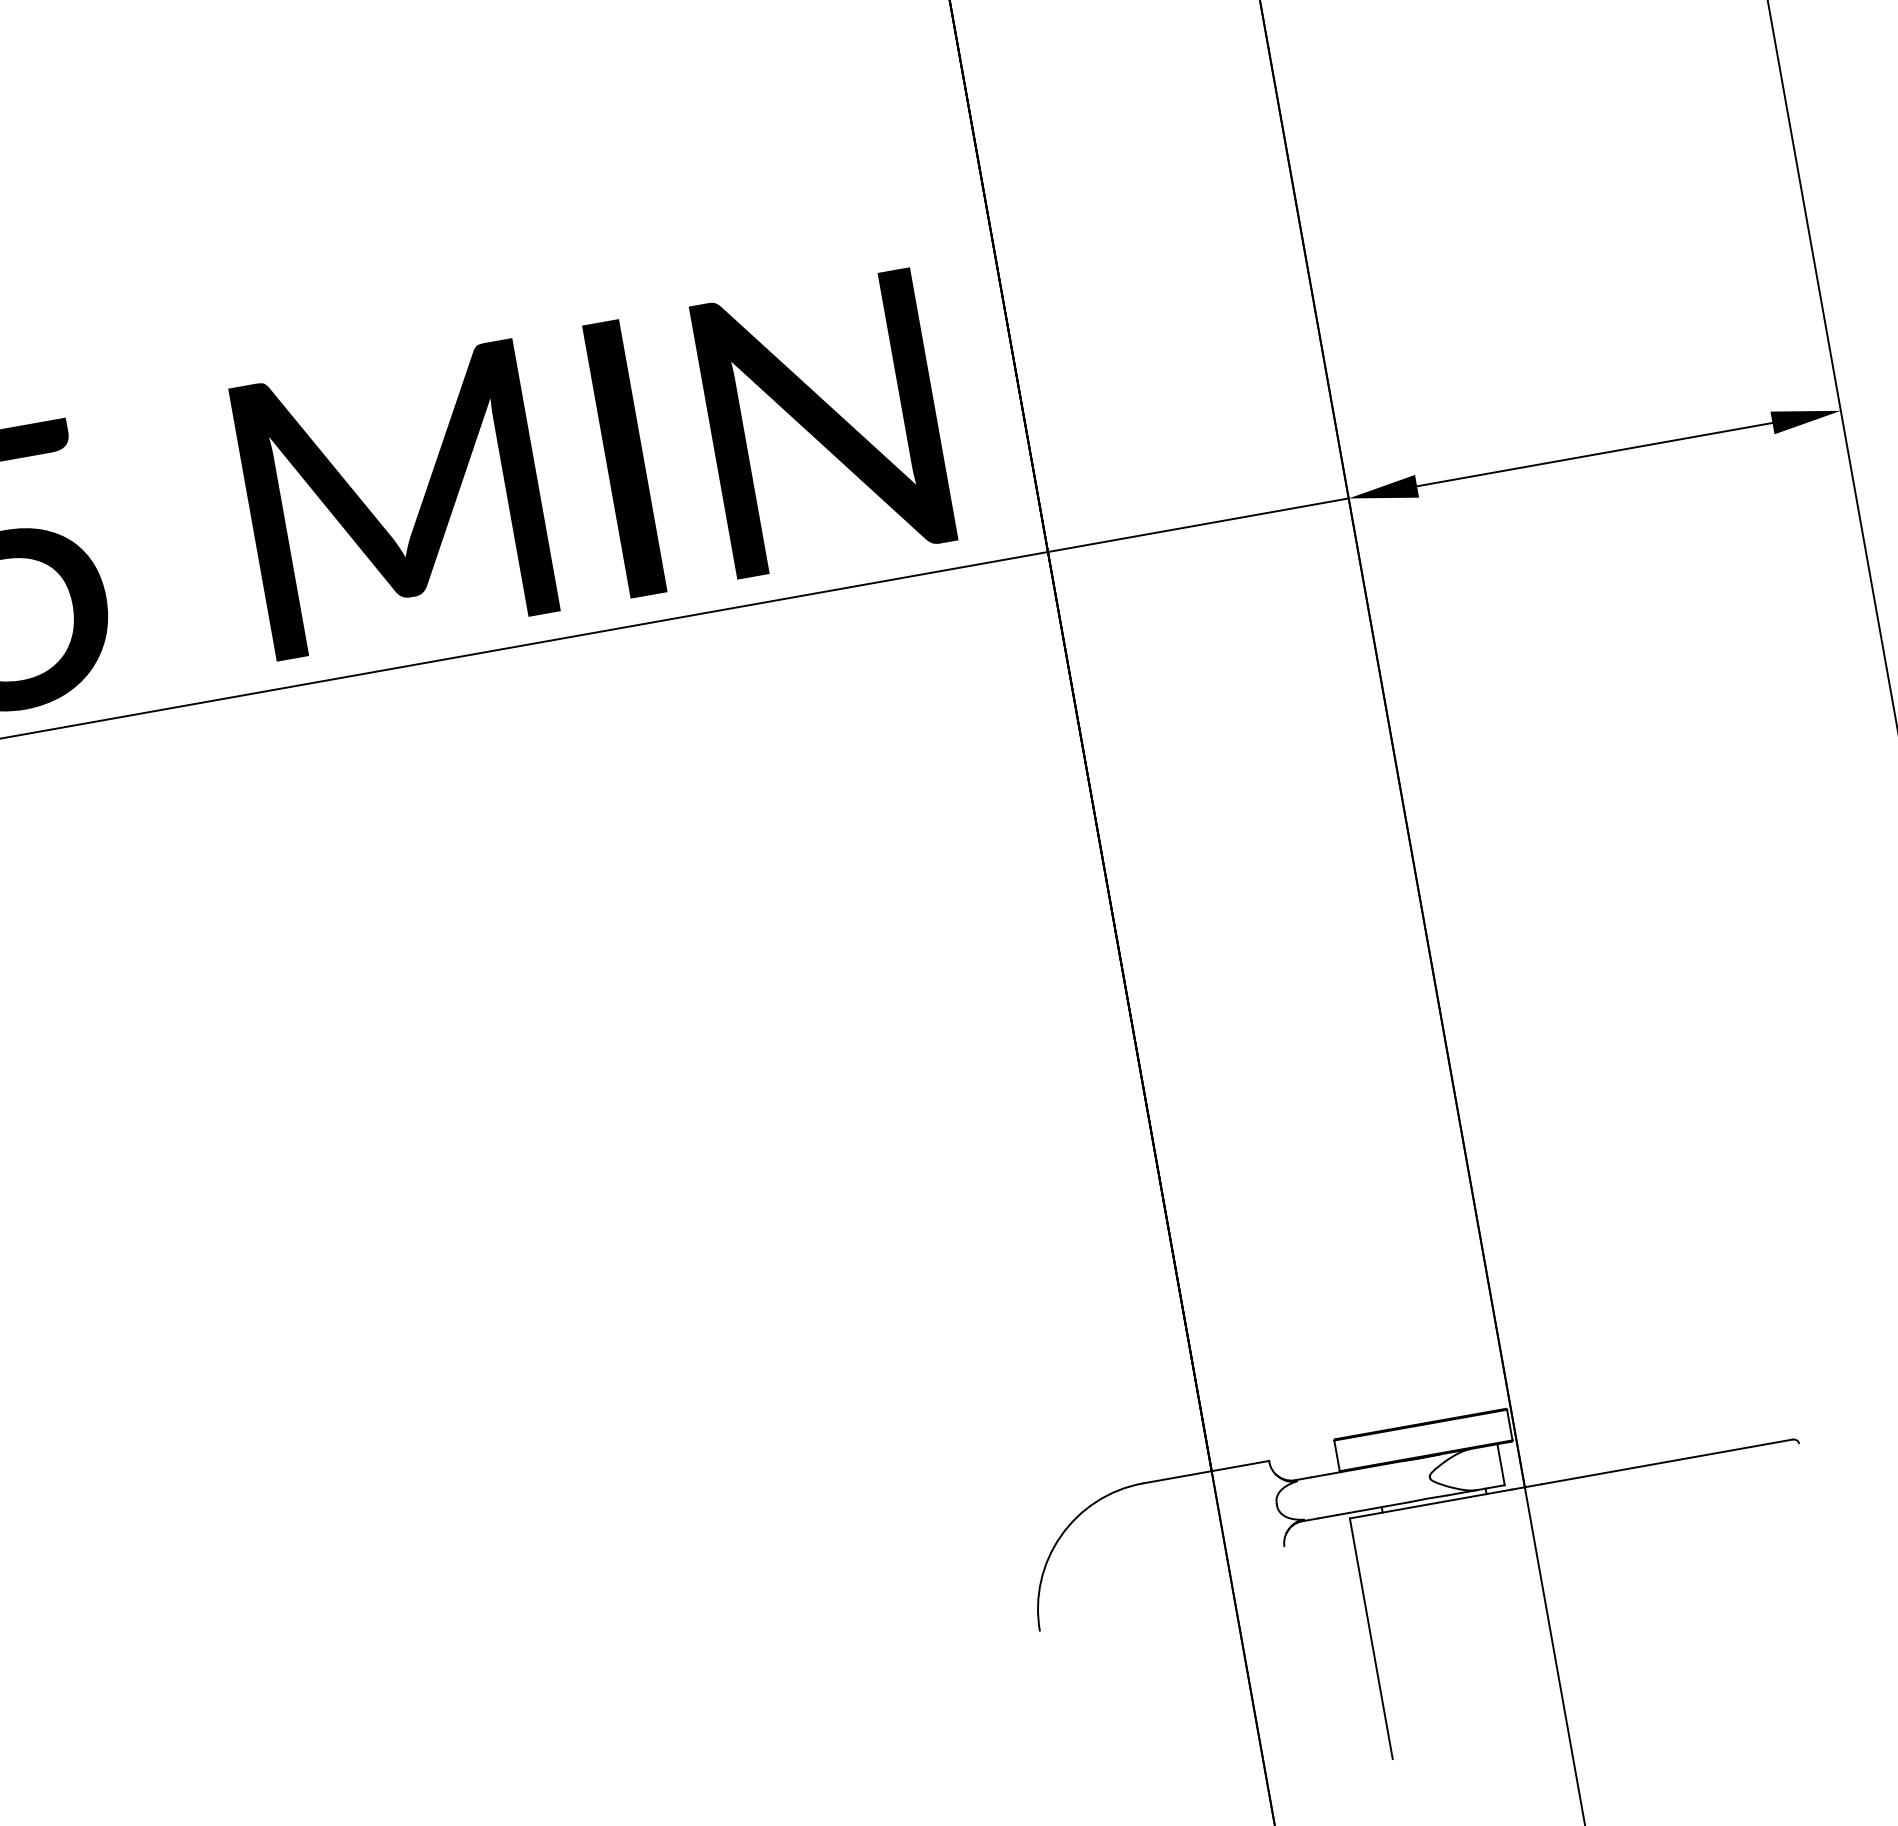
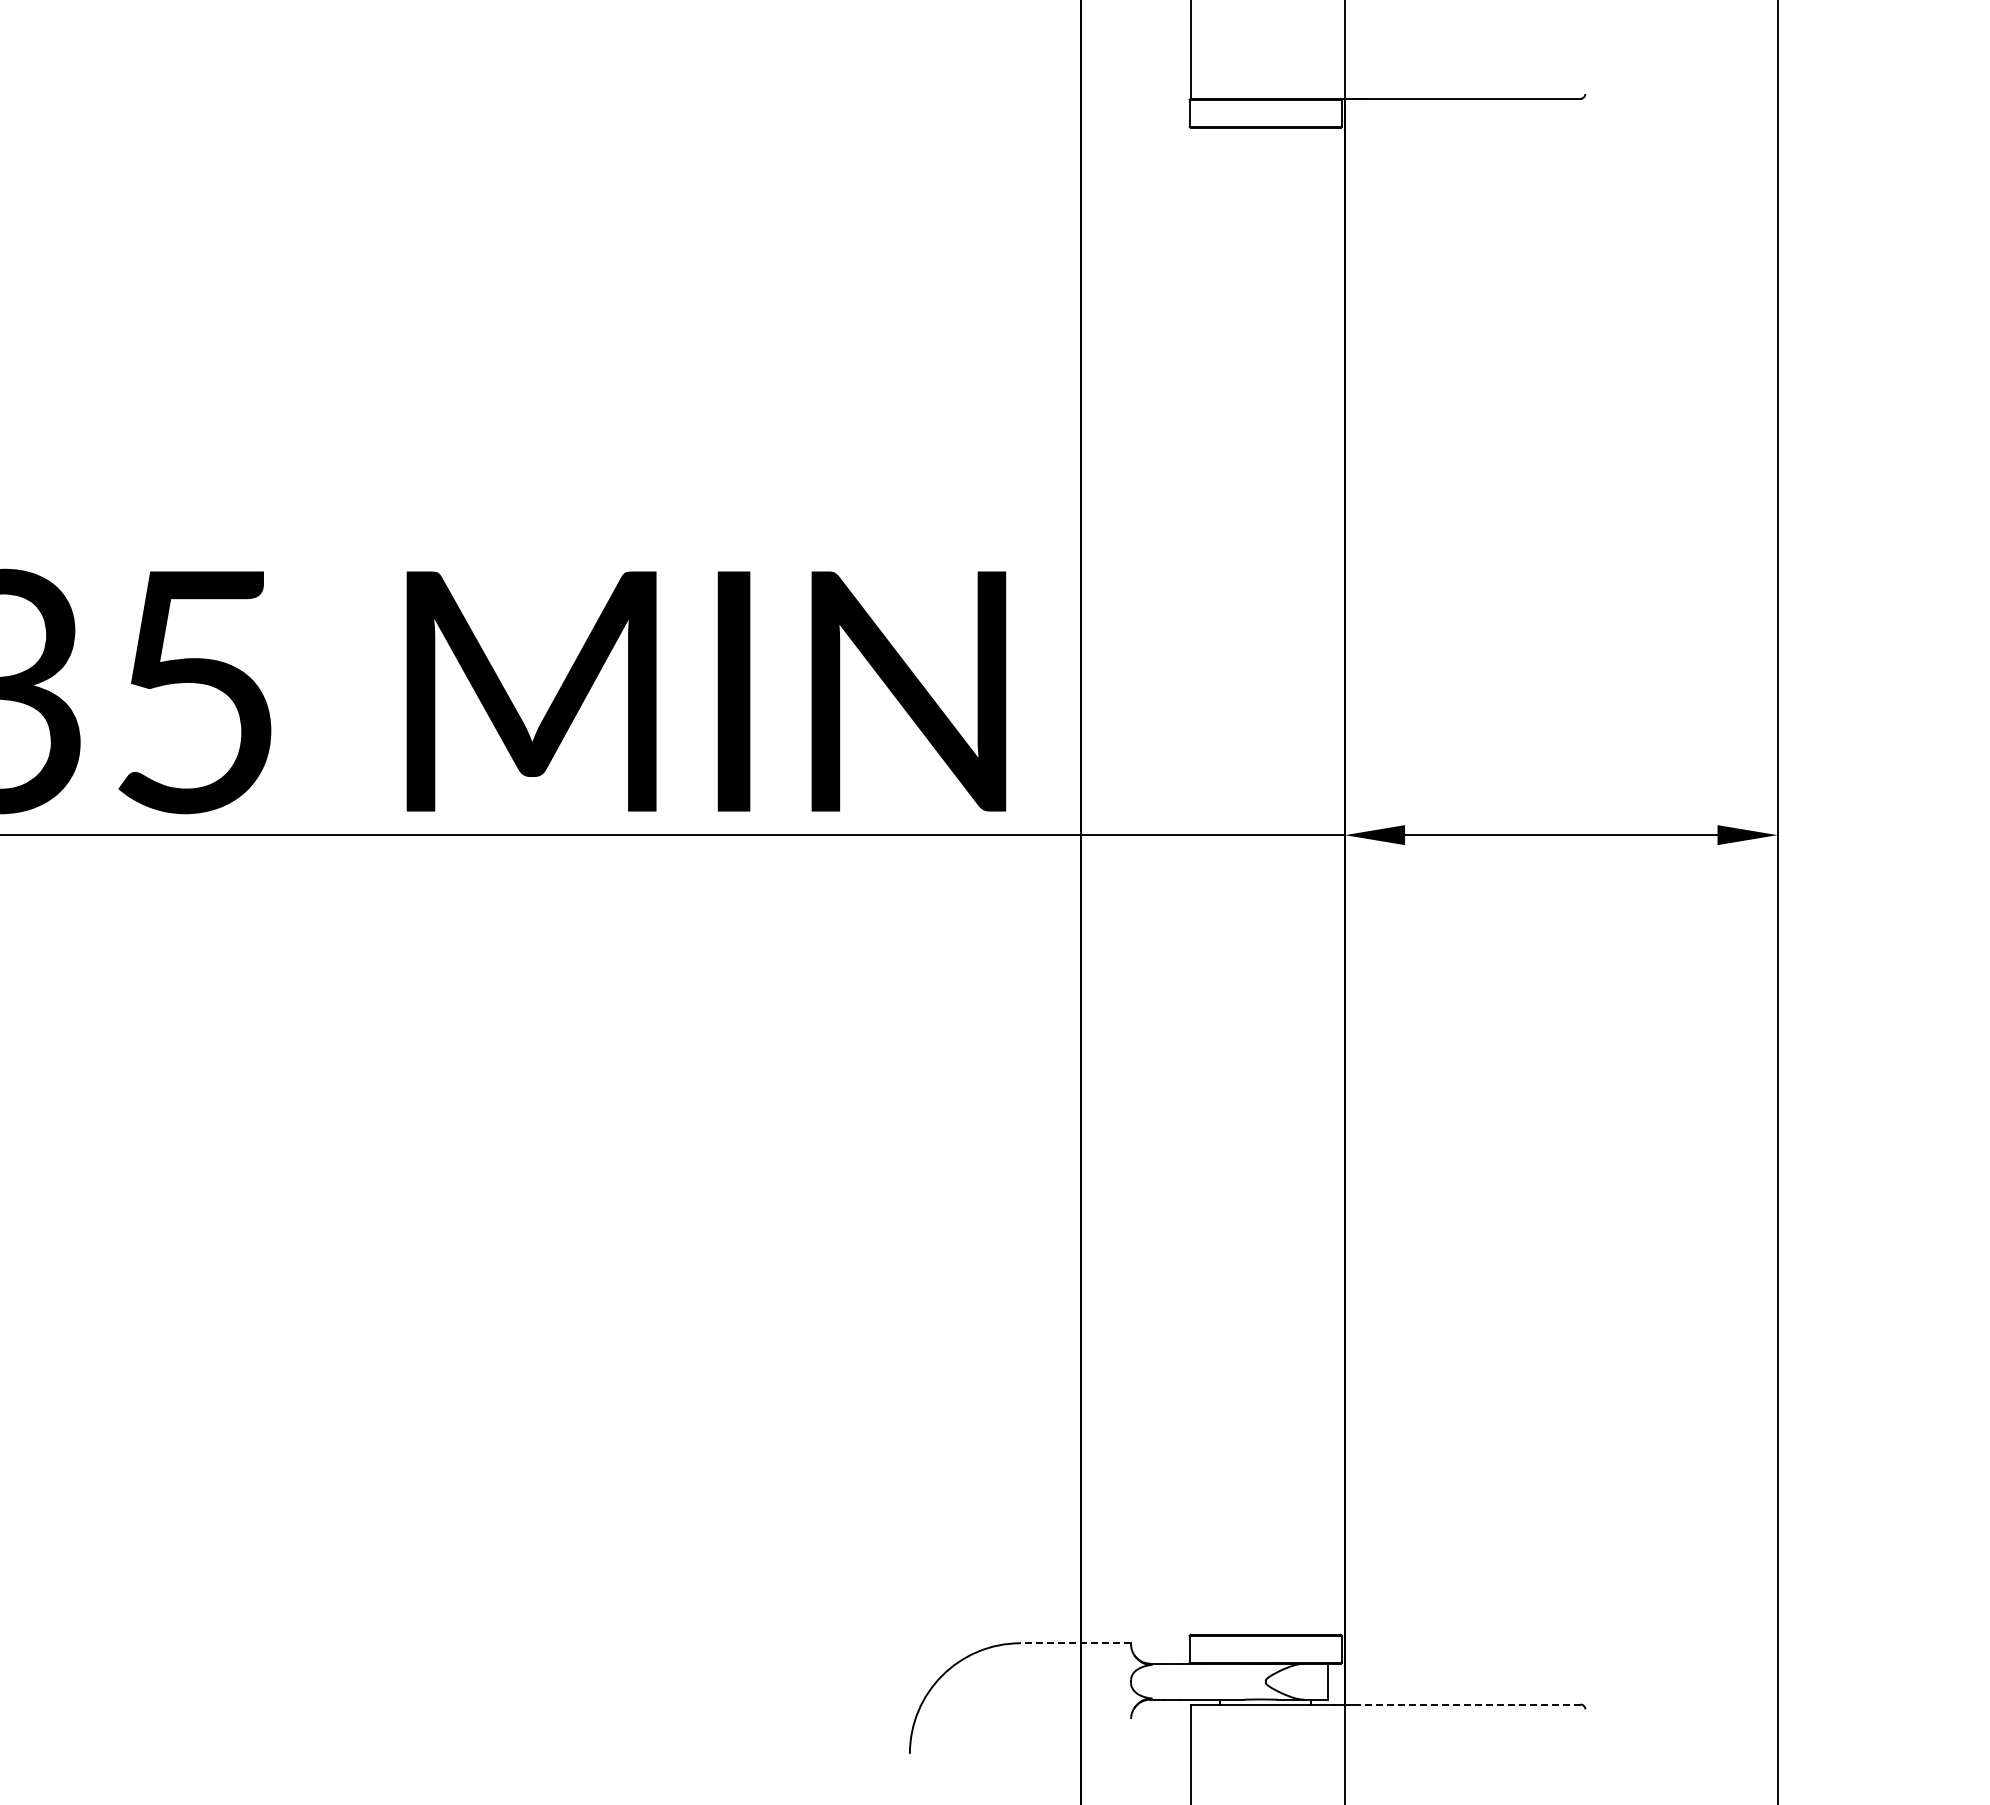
line: (1666, 1462) -> (1469, 1704), solid -> dashed
line: (1205, 1472) -> (1075, 1643), solid -> dashed

